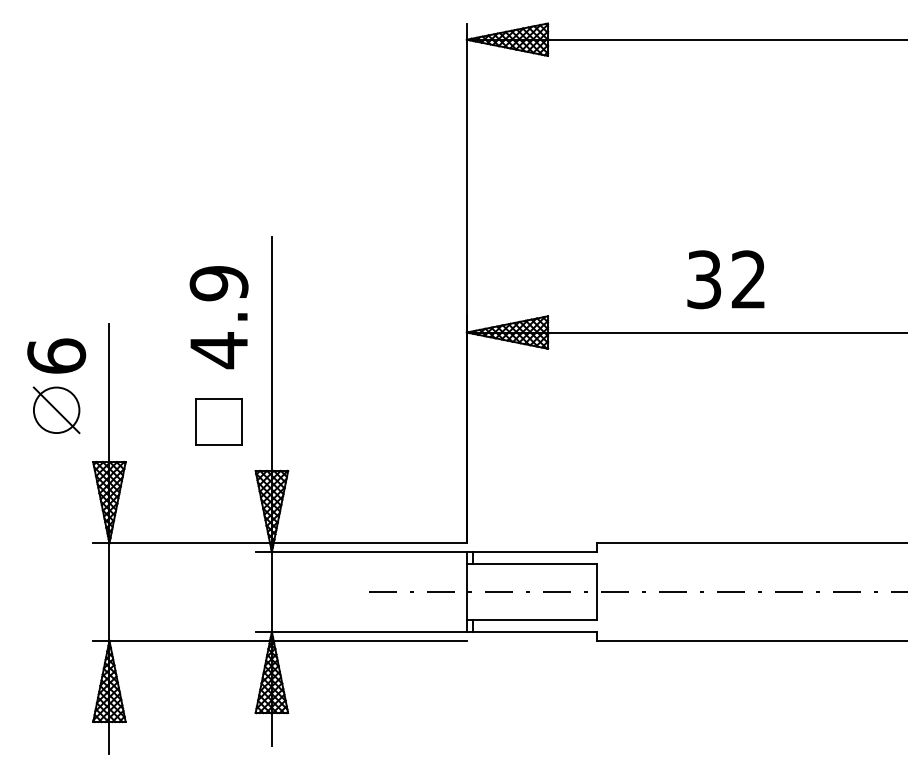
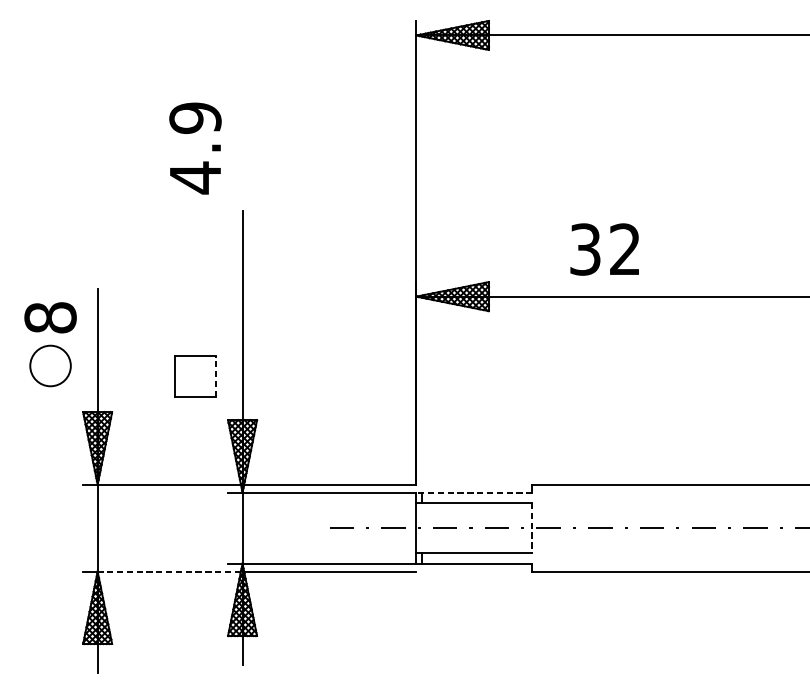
text: (725, 279) -> (604, 249), moved
text: (218, 317) -> (194, 148), moved
text: (56, 355) -> (50, 317), 6 -> 8
line: (56, 410) -> (50, 366), removed
line: (241, 422) -> (215, 376), solid -> dashed
line: (531, 552) -> (474, 492), solid -> dashed
line: (596, 592) -> (532, 528), solid -> dashed
line: (189, 640) -> (169, 571), solid -> dashed

